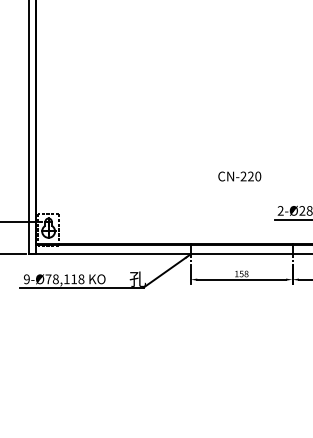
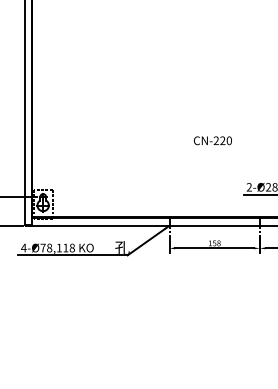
text: (239, 176) -> (212, 140), moved
text: (26, 279) -> (23, 248), 9-Ø78,118 -> 4-Ø78,118

